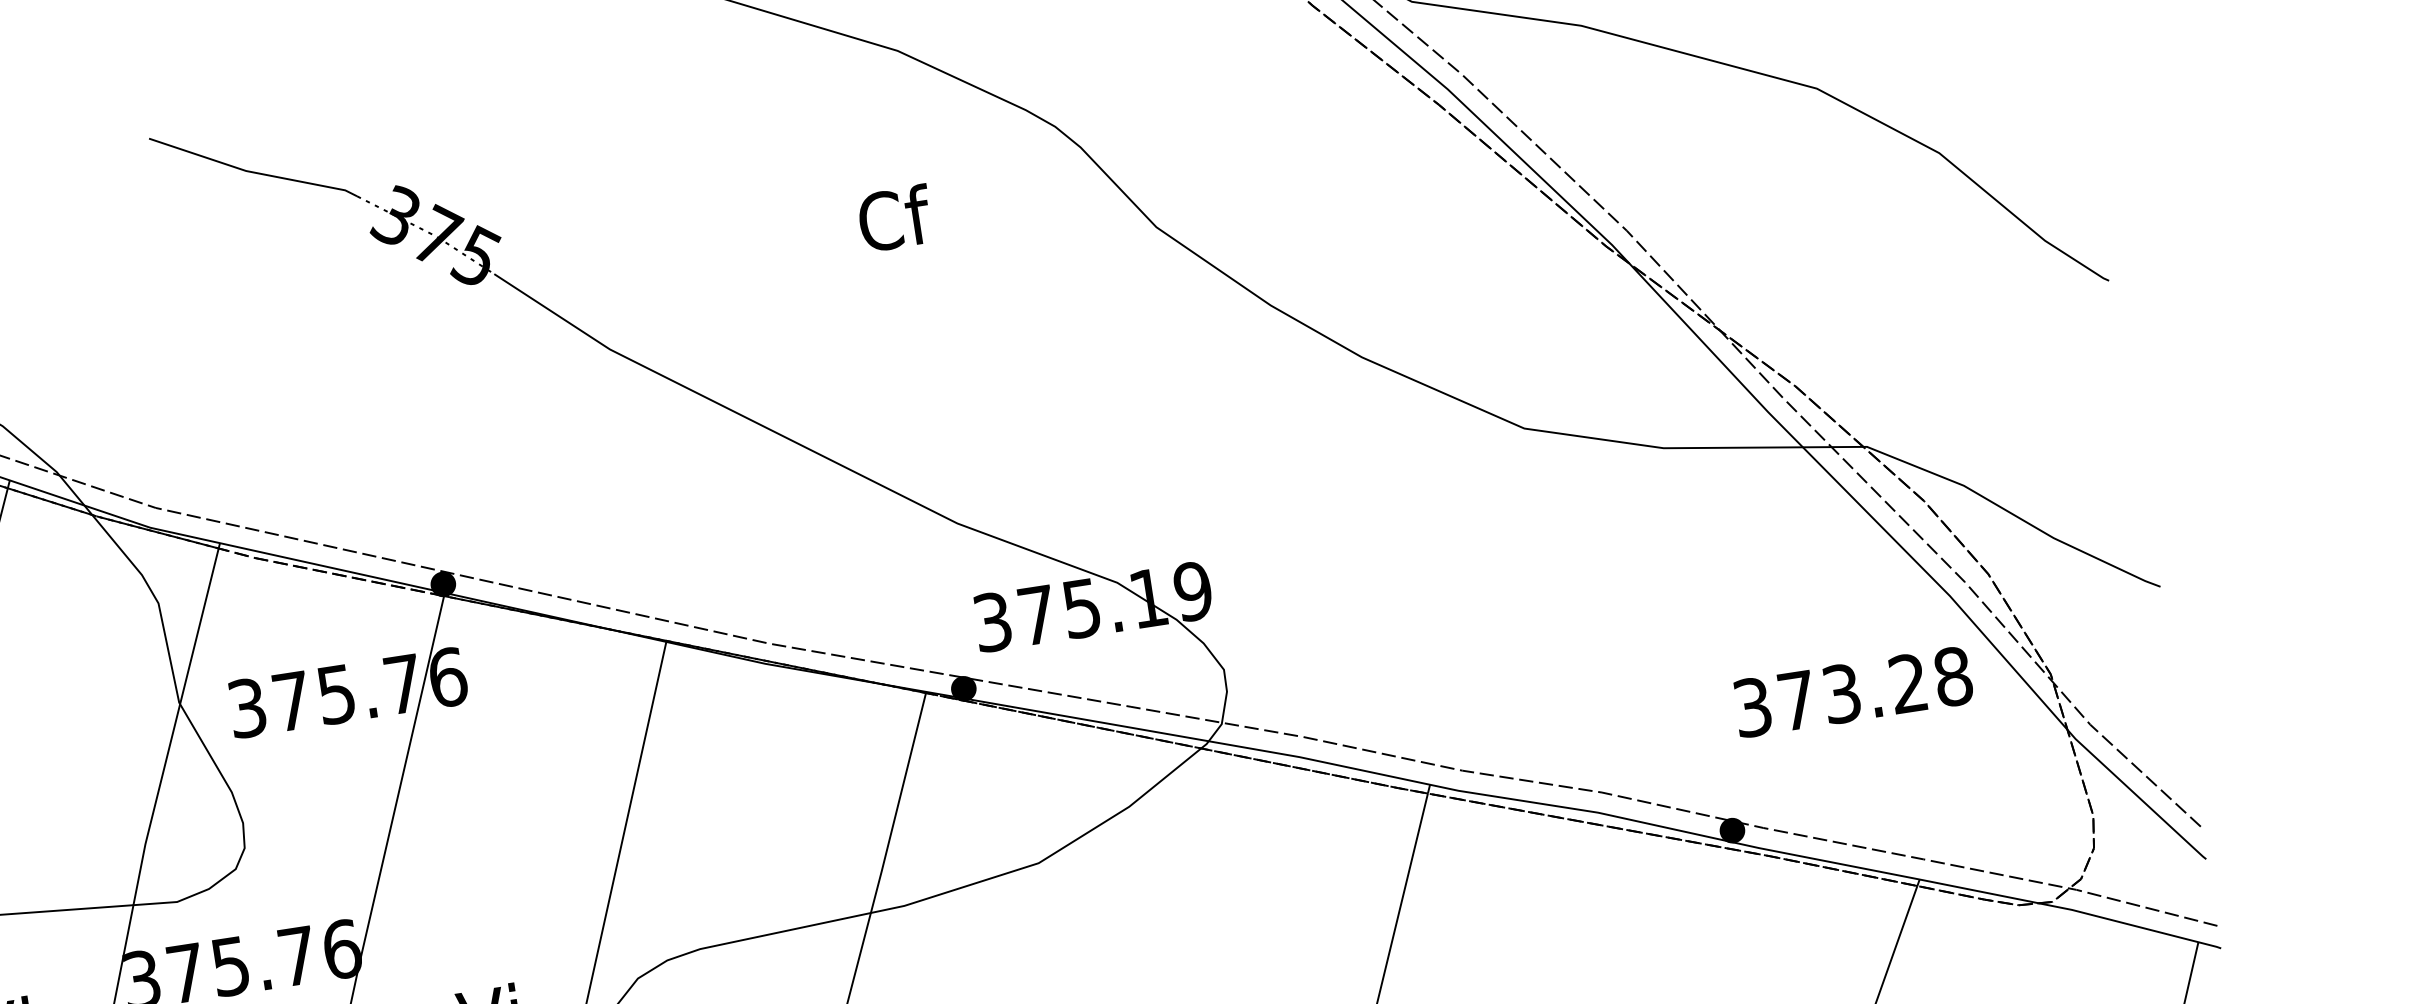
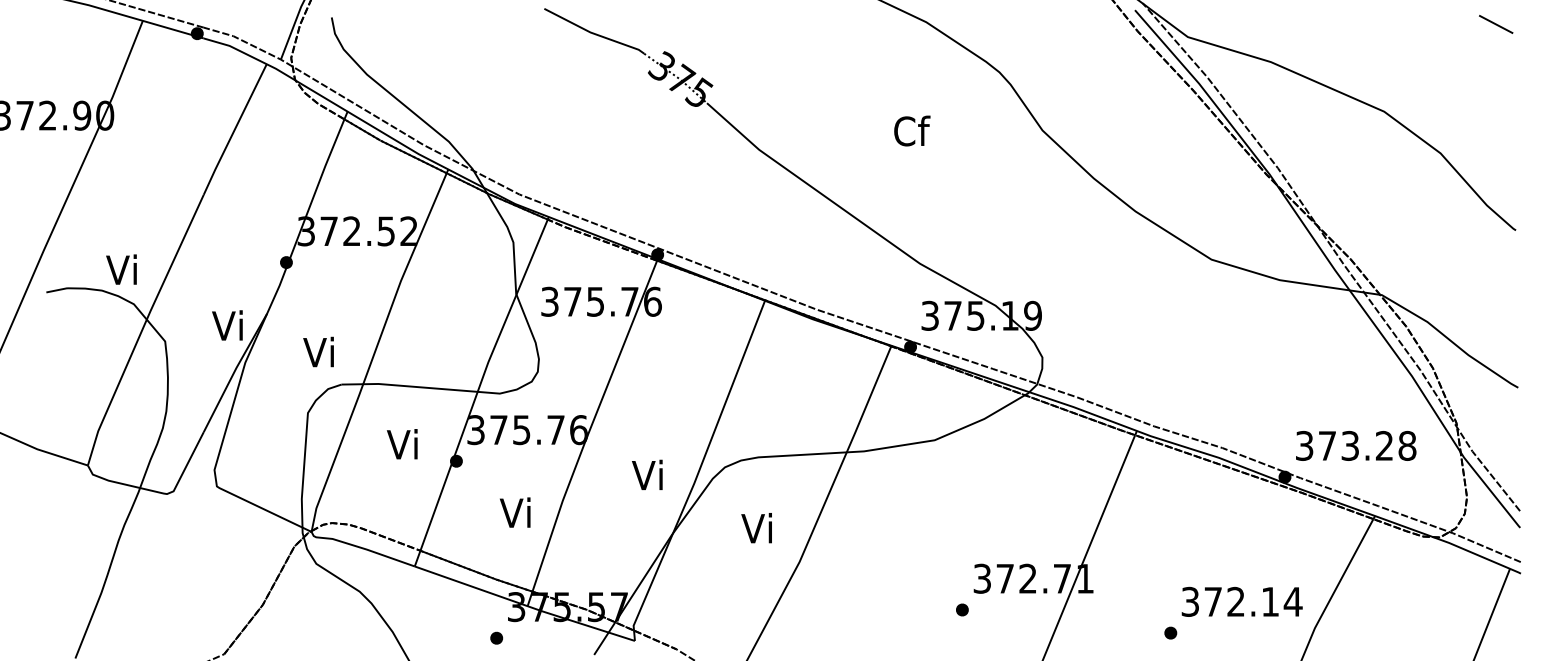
text: (895, 217) -> (912, 130), moved
text: (1853, 691) -> (1356, 445), moved

